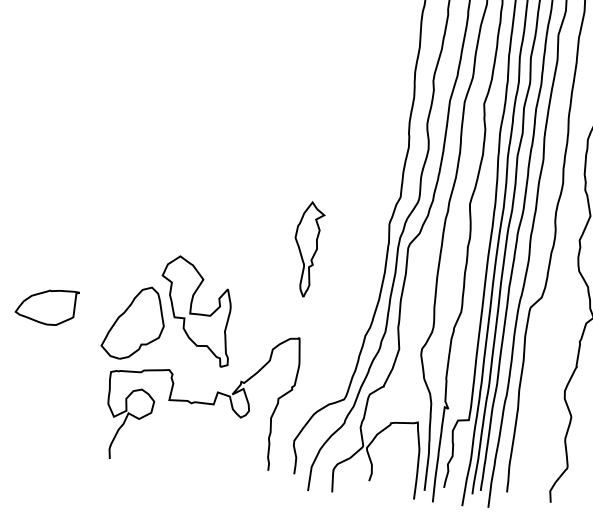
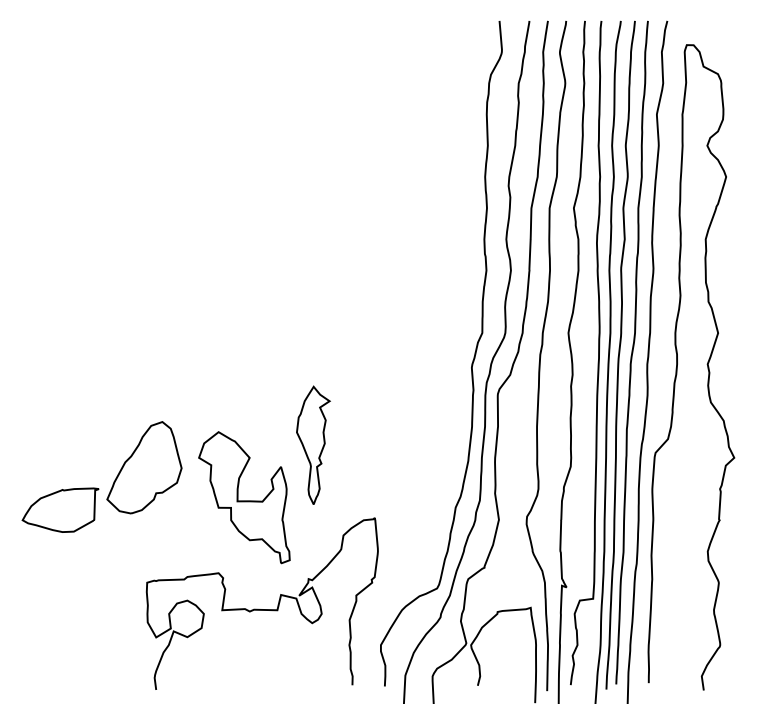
part: (307, 248) -> (313, 444), moved
part: (133, 322) -> (144, 467), moved

